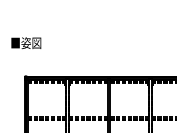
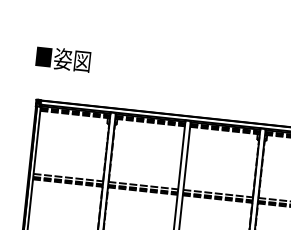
text: (26, 43) -> (63, 59), moved

